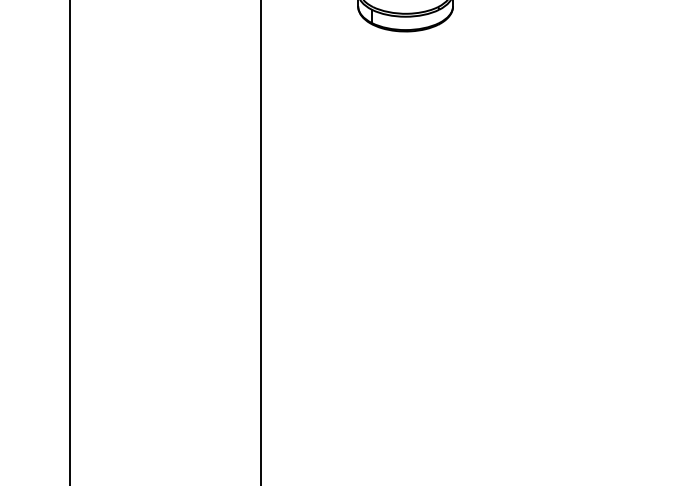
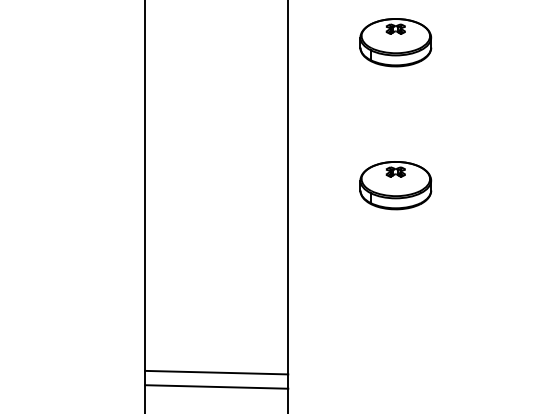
part: (405, 191) -> (395, 185), added
line: (165, 442) -> (216, 372), added
line: (165, 460) -> (216, 386), added

